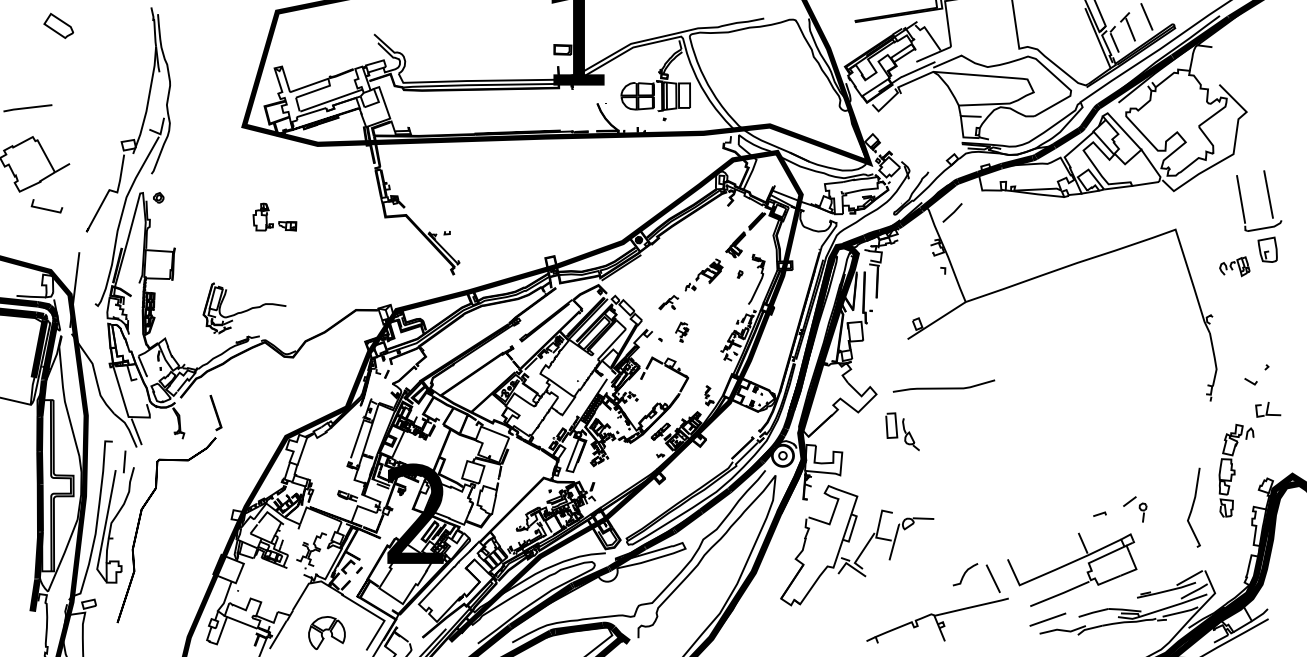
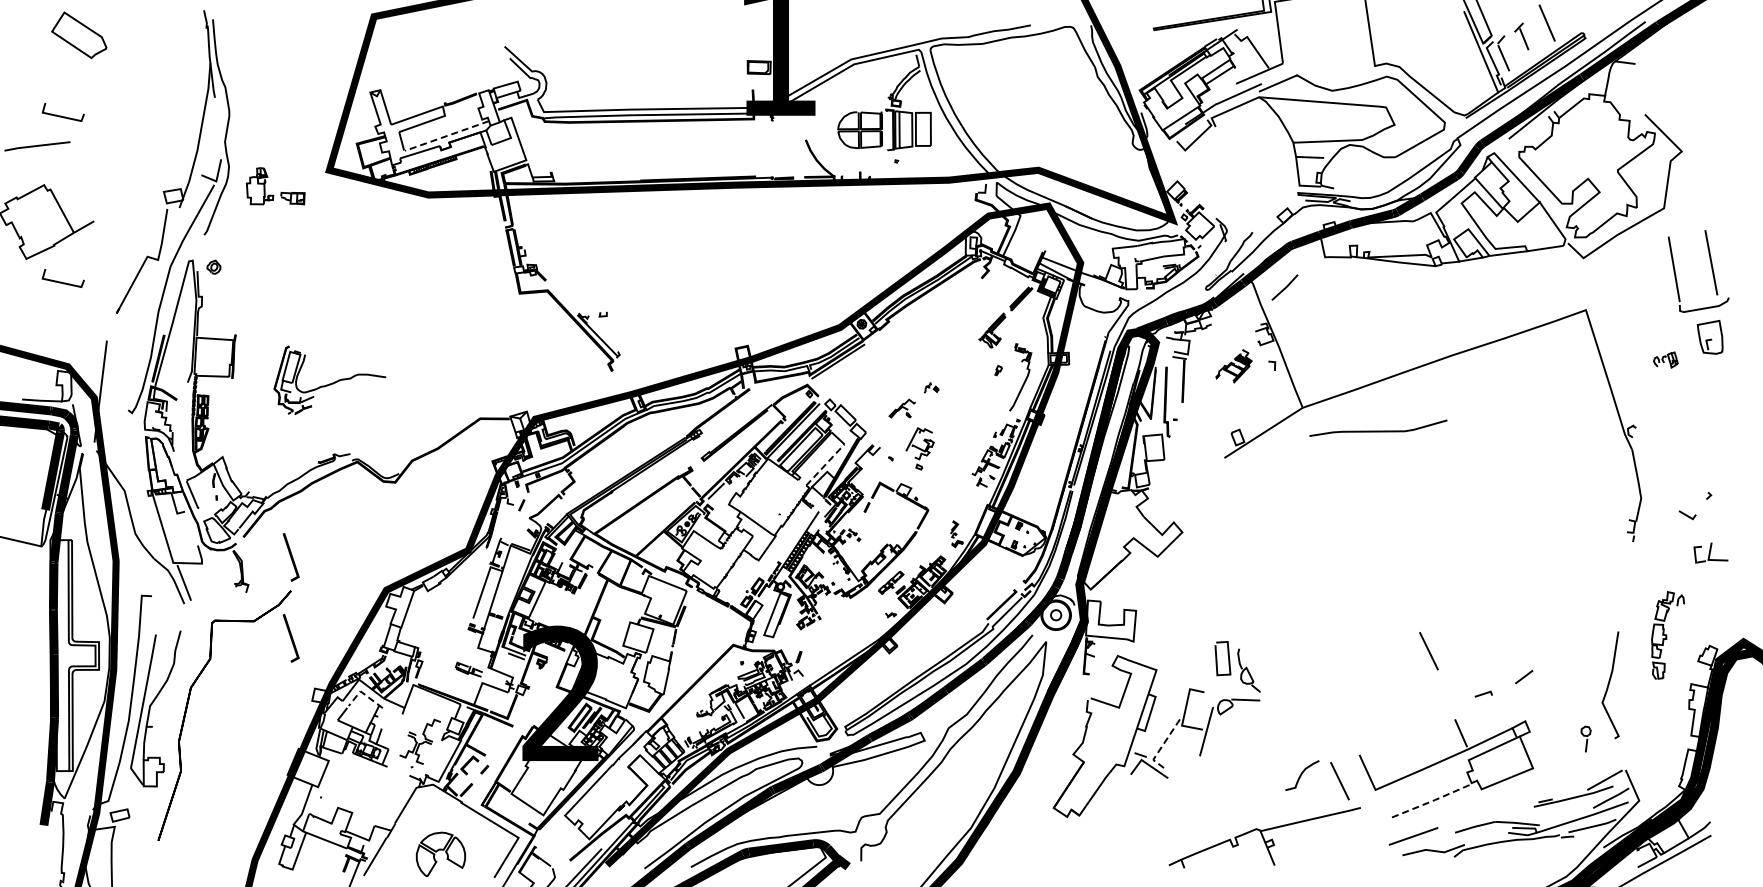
part: (58, 26) -> (78, 35), size x1.4
part: (1127, 26) -> (1521, 36), size x0.7
line: (45, 85) -> (61, 115), added
line: (331, 100) -> (447, 135), solid -> dashed
part: (279, 221) -> (281, 191), moved
part: (1234, 266) -> (1665, 359), size x0.6
part: (709, 271) -> (1233, 366), moved
part: (244, 307) -> (329, 379), moved
part: (681, 332) -> (919, 448), size x1.6
line: (611, 344) -> (825, 464), solid -> dashed
curve: (944, 387) -> (1378, 430), moved
part: (902, 431) -> (1237, 666), moved
line: (124, 461) -> (167, 623), removed
part: (1236, 470) -> (1667, 635), size x0.7
part: (215, 473) -> (290, 638), added
line: (1058, 482) -> (1428, 651), added
part: (1142, 512) -> (1585, 738), moved
line: (269, 513) -> (363, 693), solid -> dashed
line: (861, 552) -> (1162, 745), solid -> dashed
line: (1060, 593) -> (1430, 801), solid -> dashed

